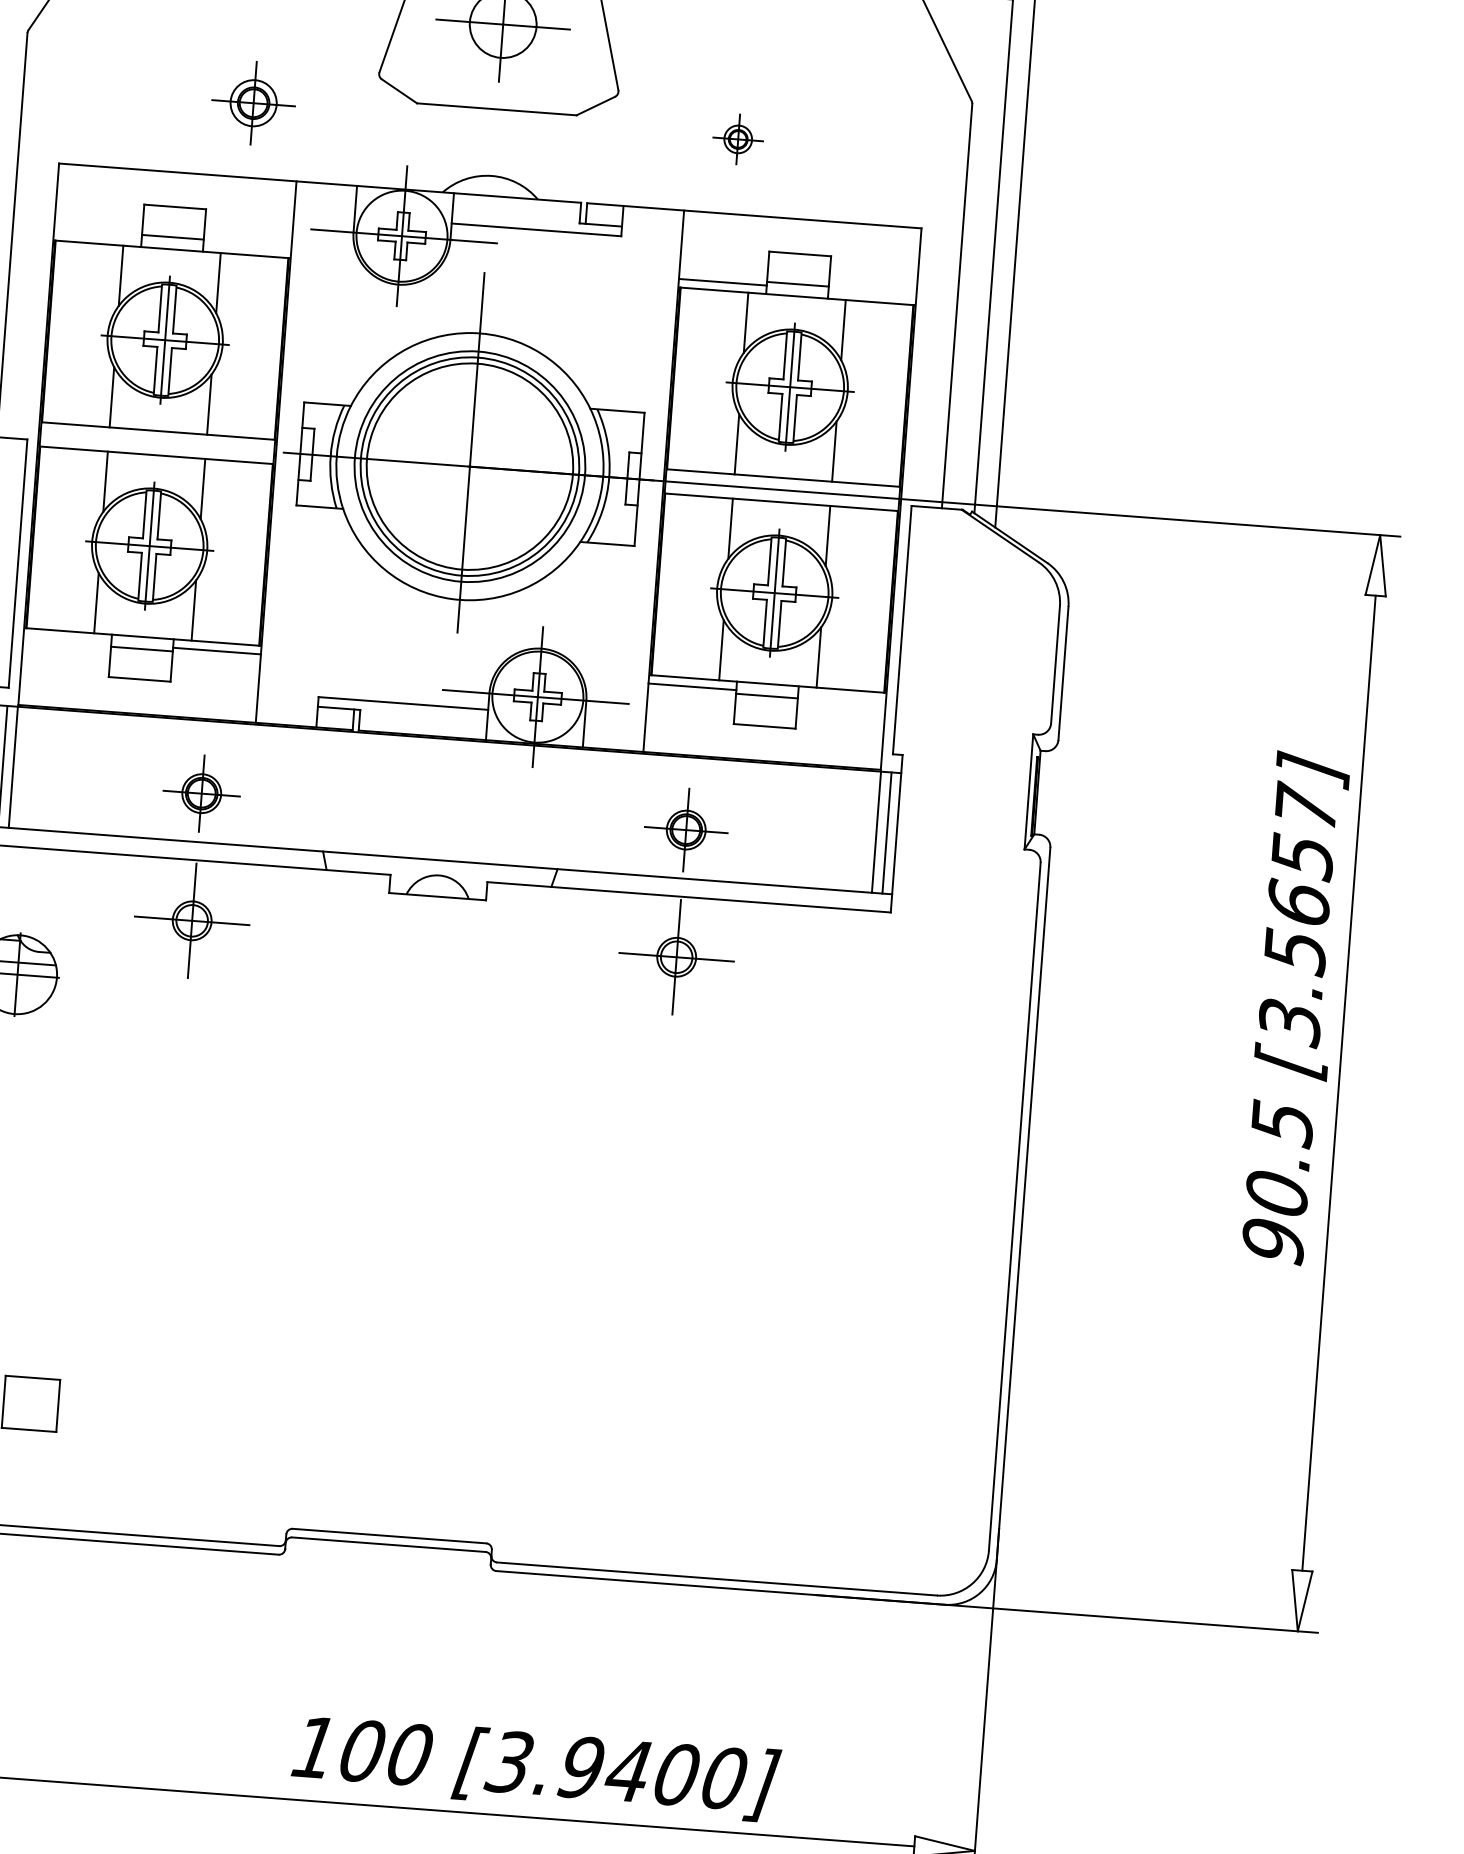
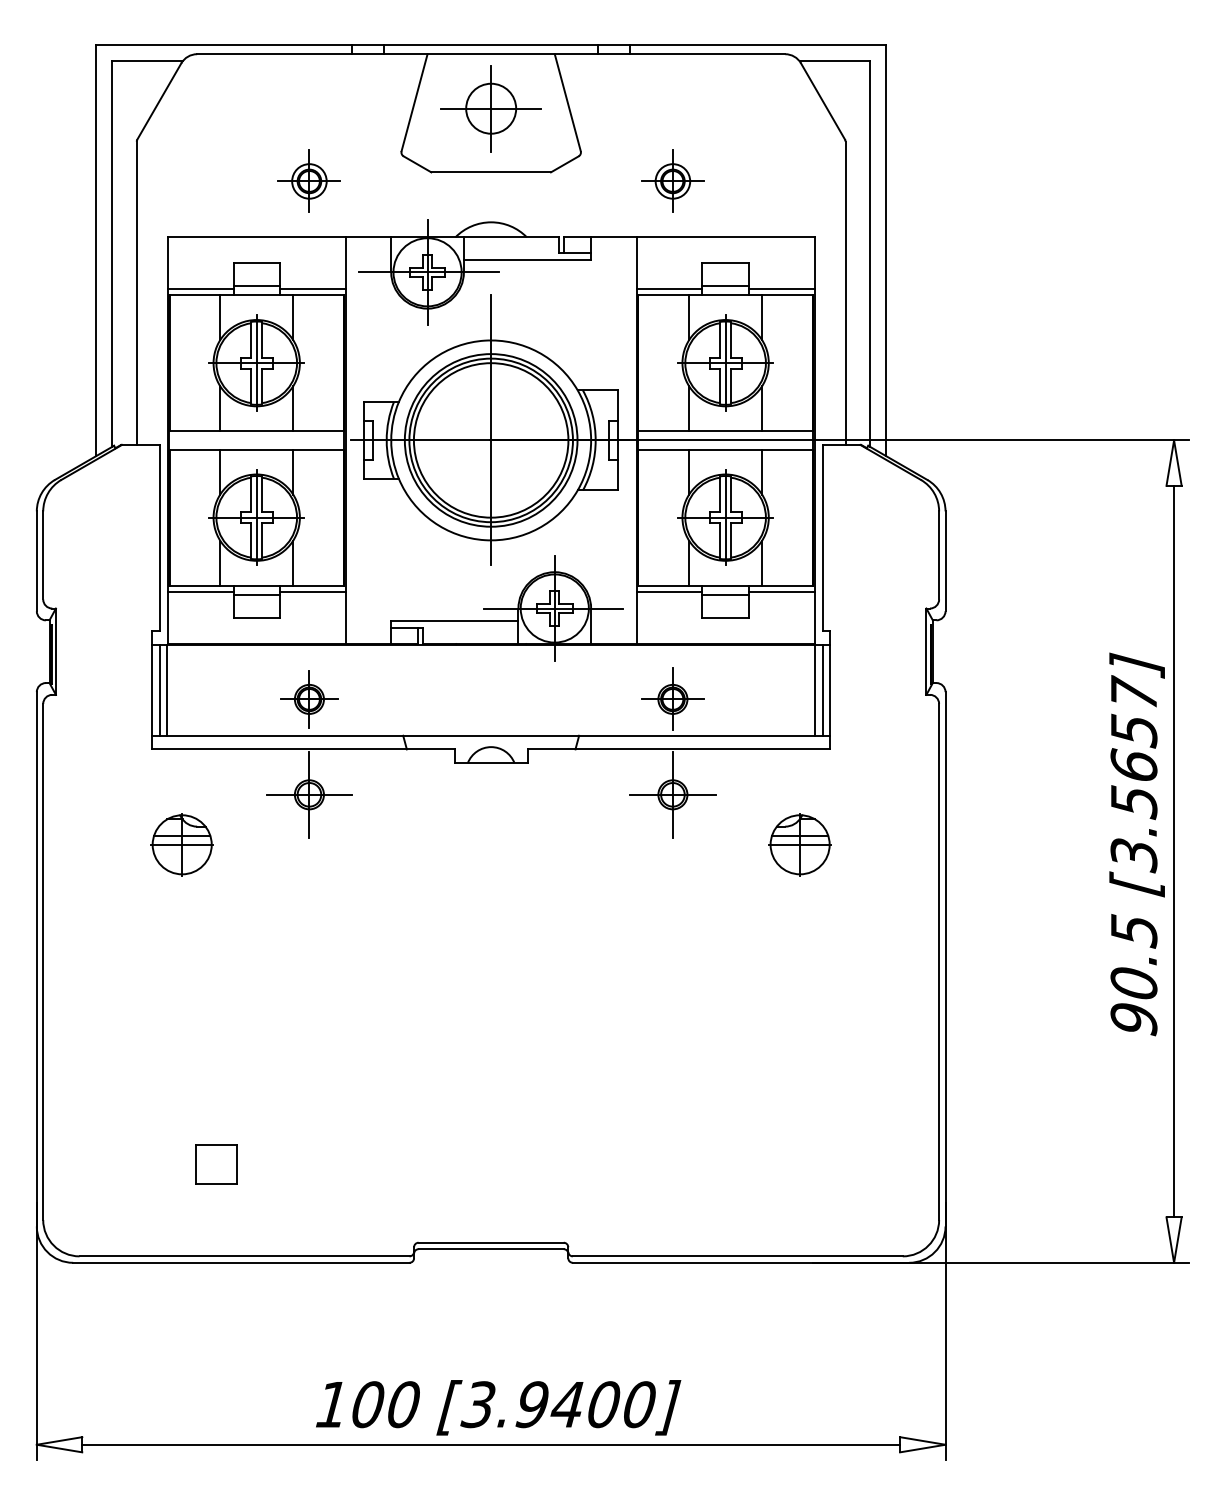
part: (737, 138) -> (672, 180), size x1.67
line: (97, 235) -> (200, 288), added
line: (247, 246) -> (312, 288), added
line: (872, 293) -> (781, 288), added
line: (67, 640) -> (200, 592), added
line: (841, 698) -> (781, 592), added
text: (1294, 1008) -> (1136, 844), moved
part: (840, 1036) -> (799, 844), added
text: (536, 1767) -> (498, 1407), moved

